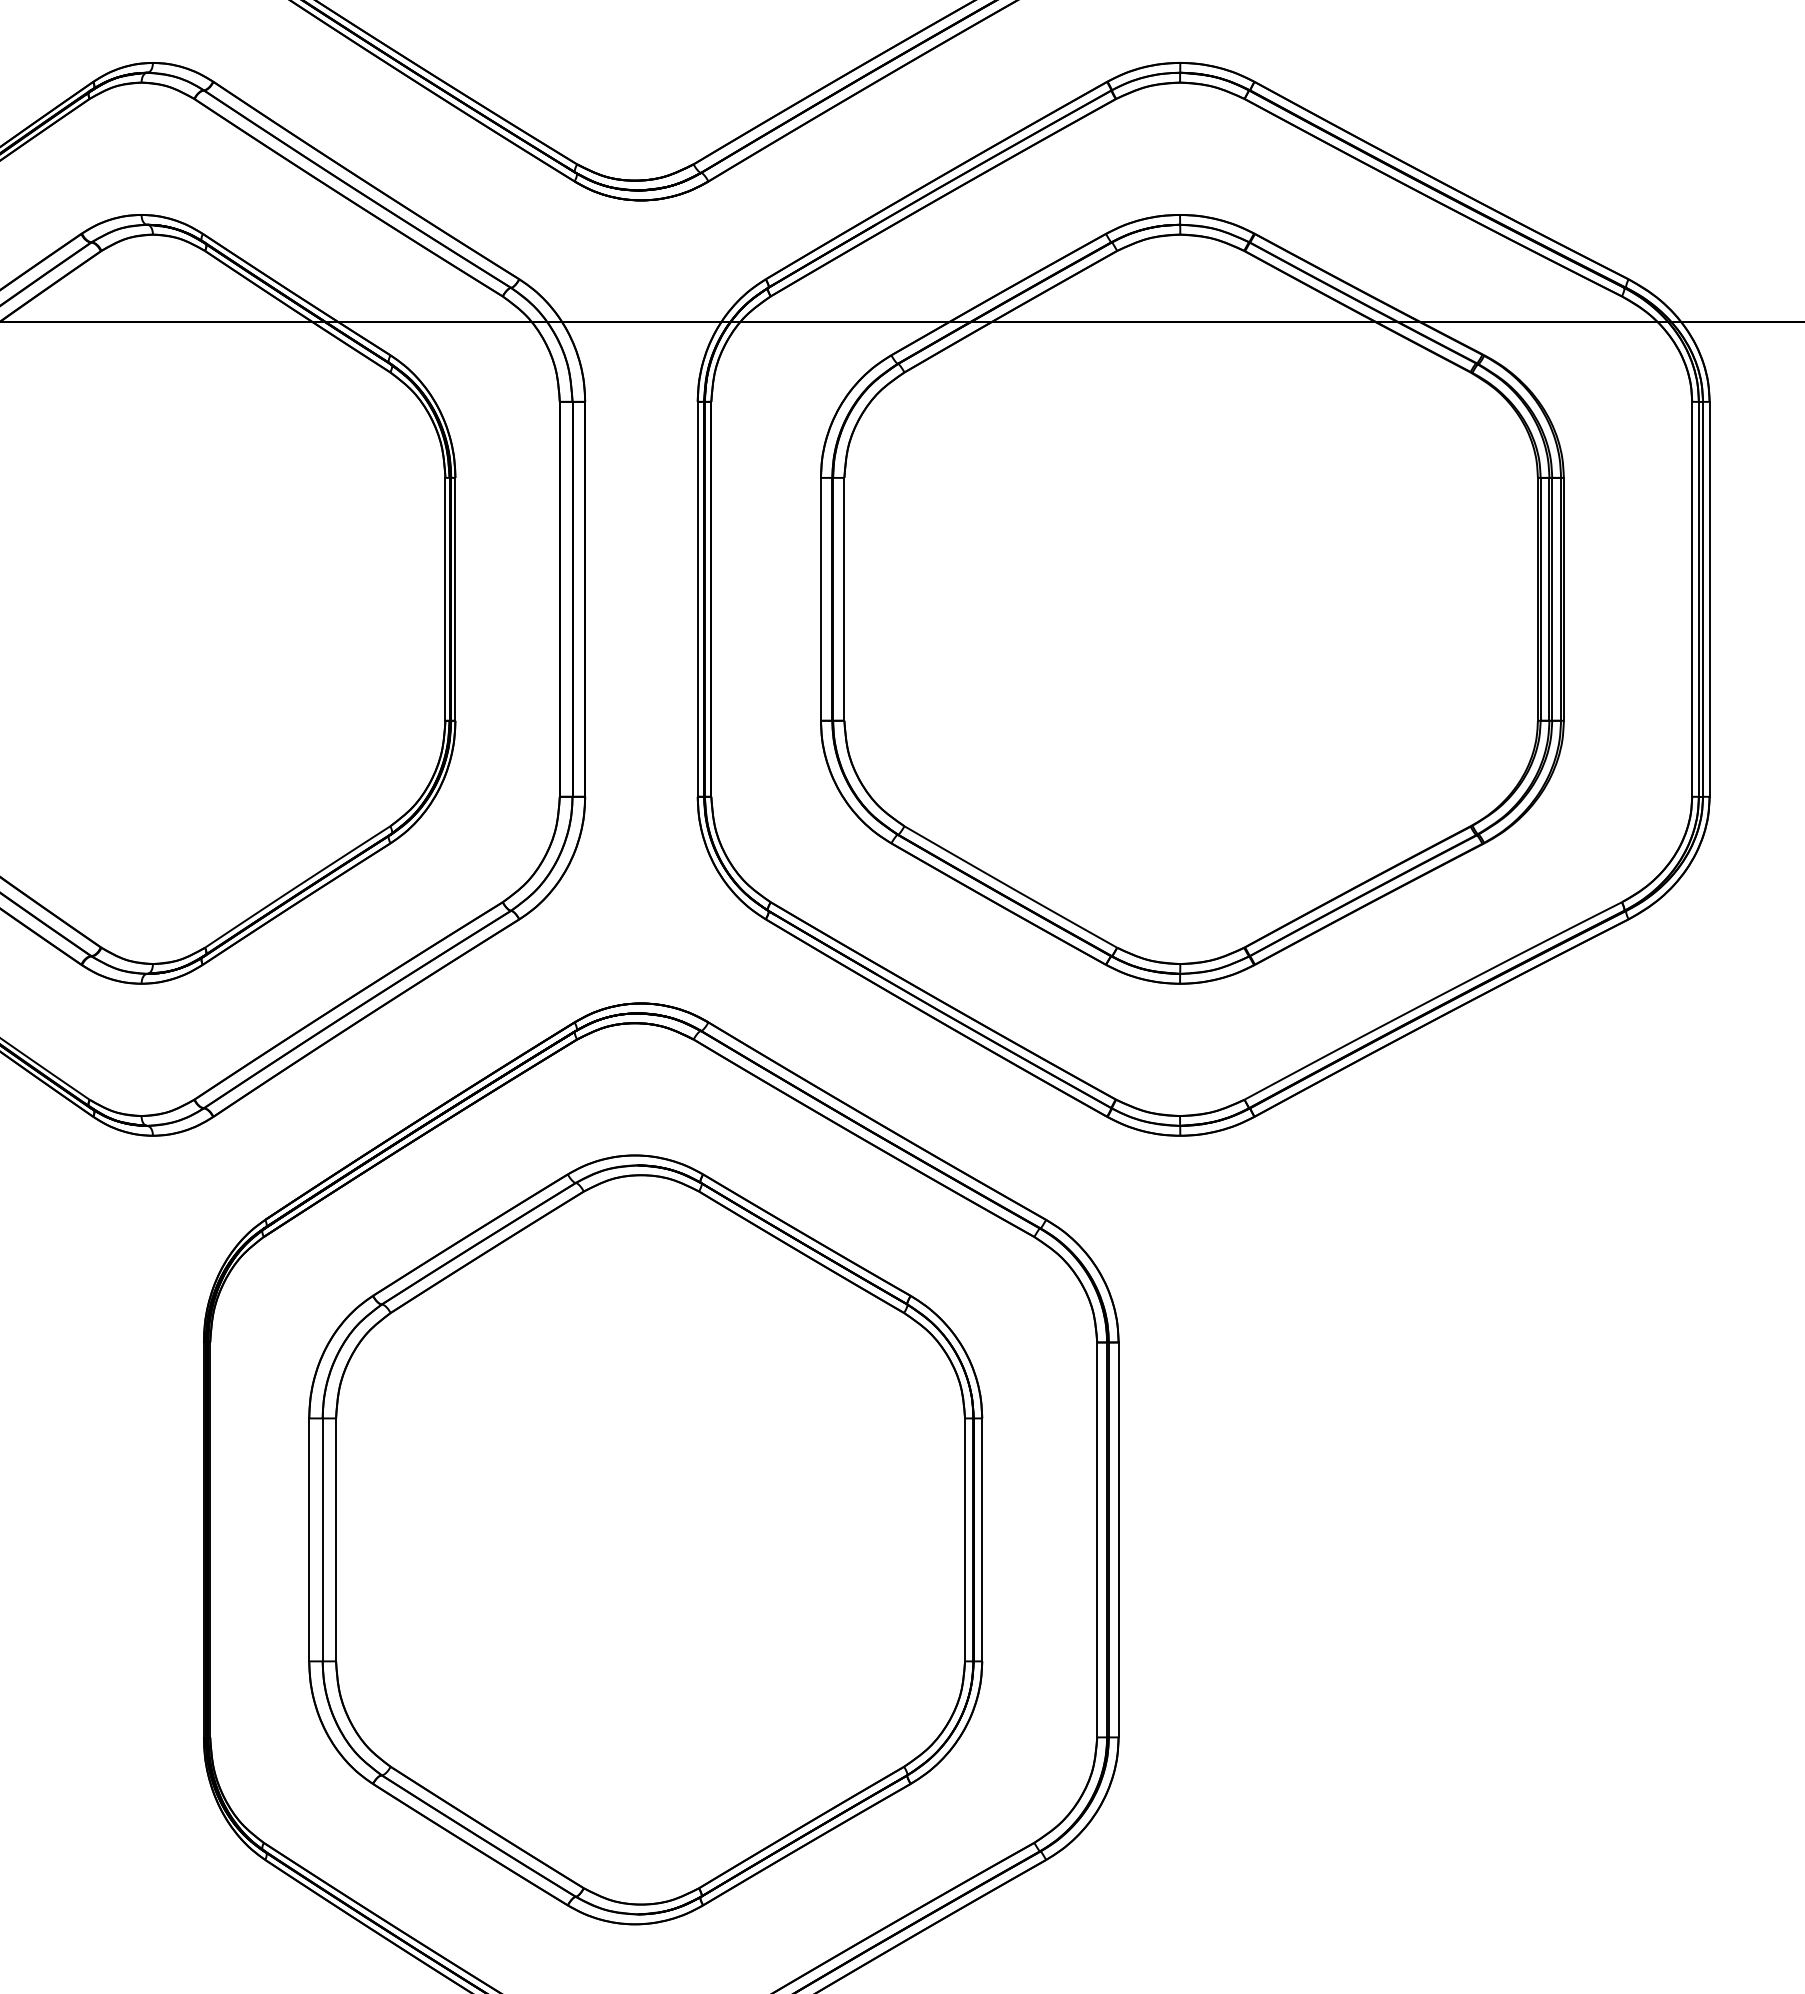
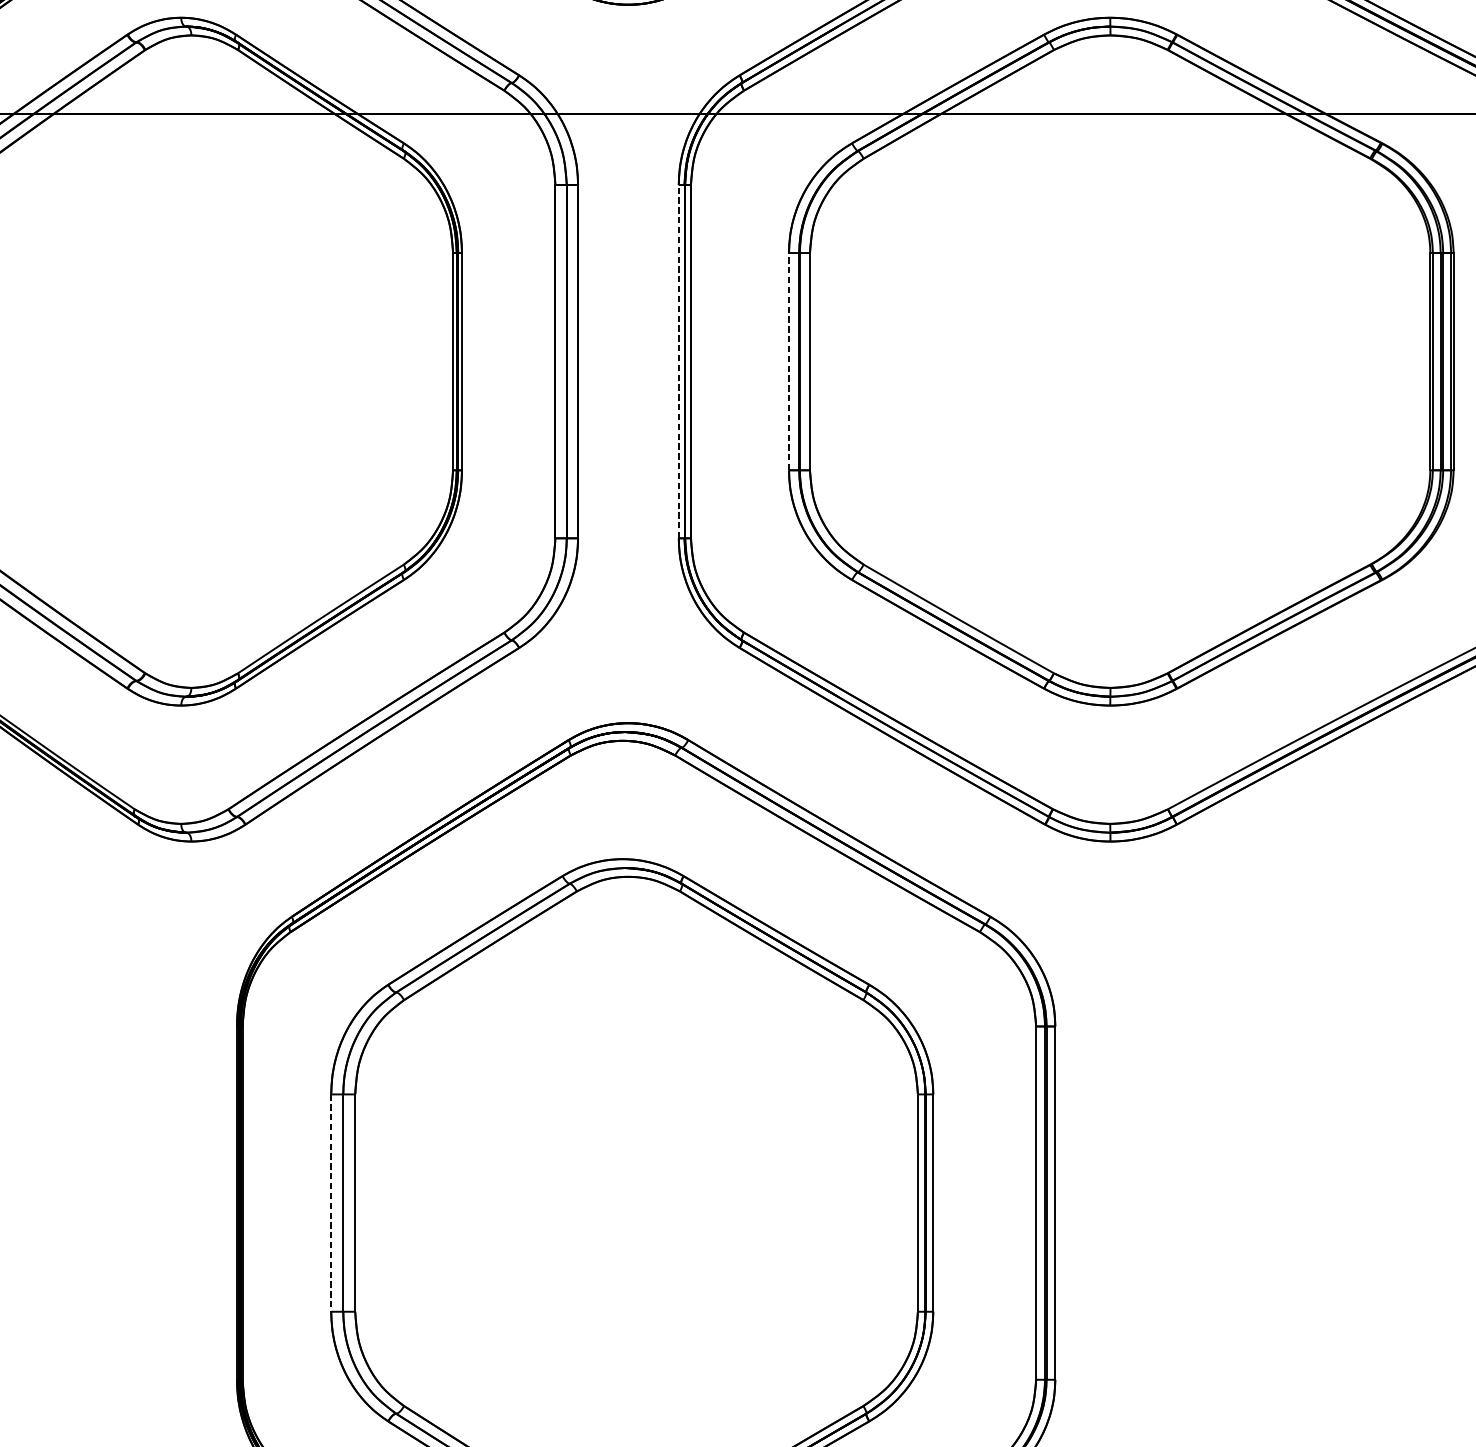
line: (697, 598) -> (678, 360), solid -> dashed
line: (820, 598) -> (788, 360), solid -> dashed
line: (309, 1540) -> (331, 1203), solid -> dashed

